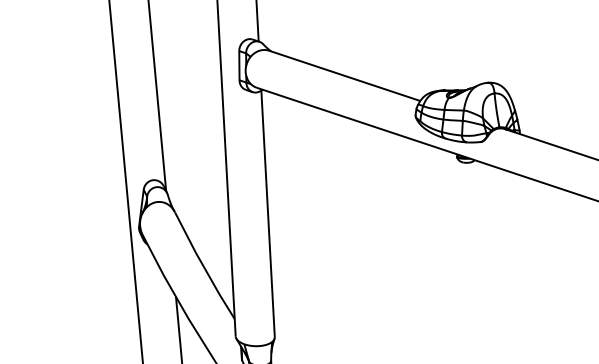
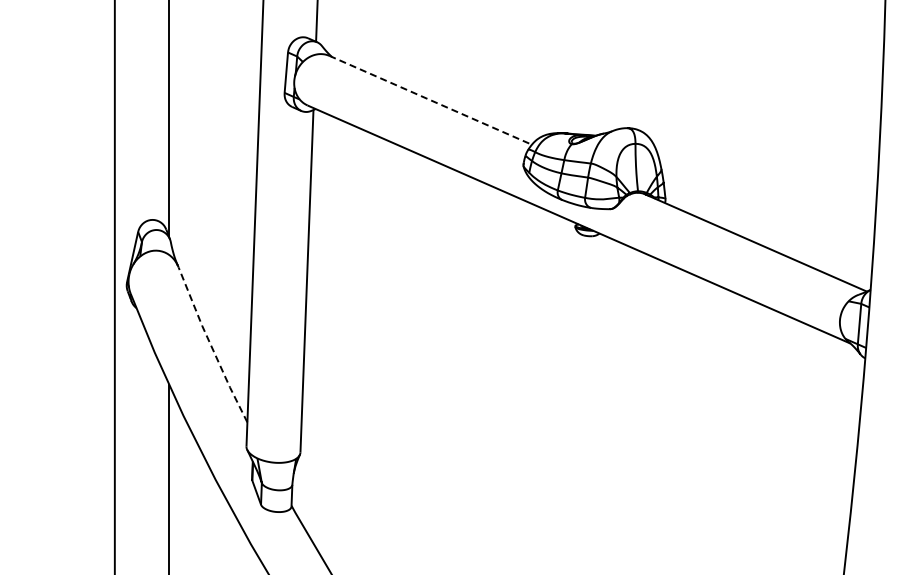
line: (344, 76) -> (430, 100), solid -> dashed
line: (203, 266) -> (211, 345), solid -> dashed

